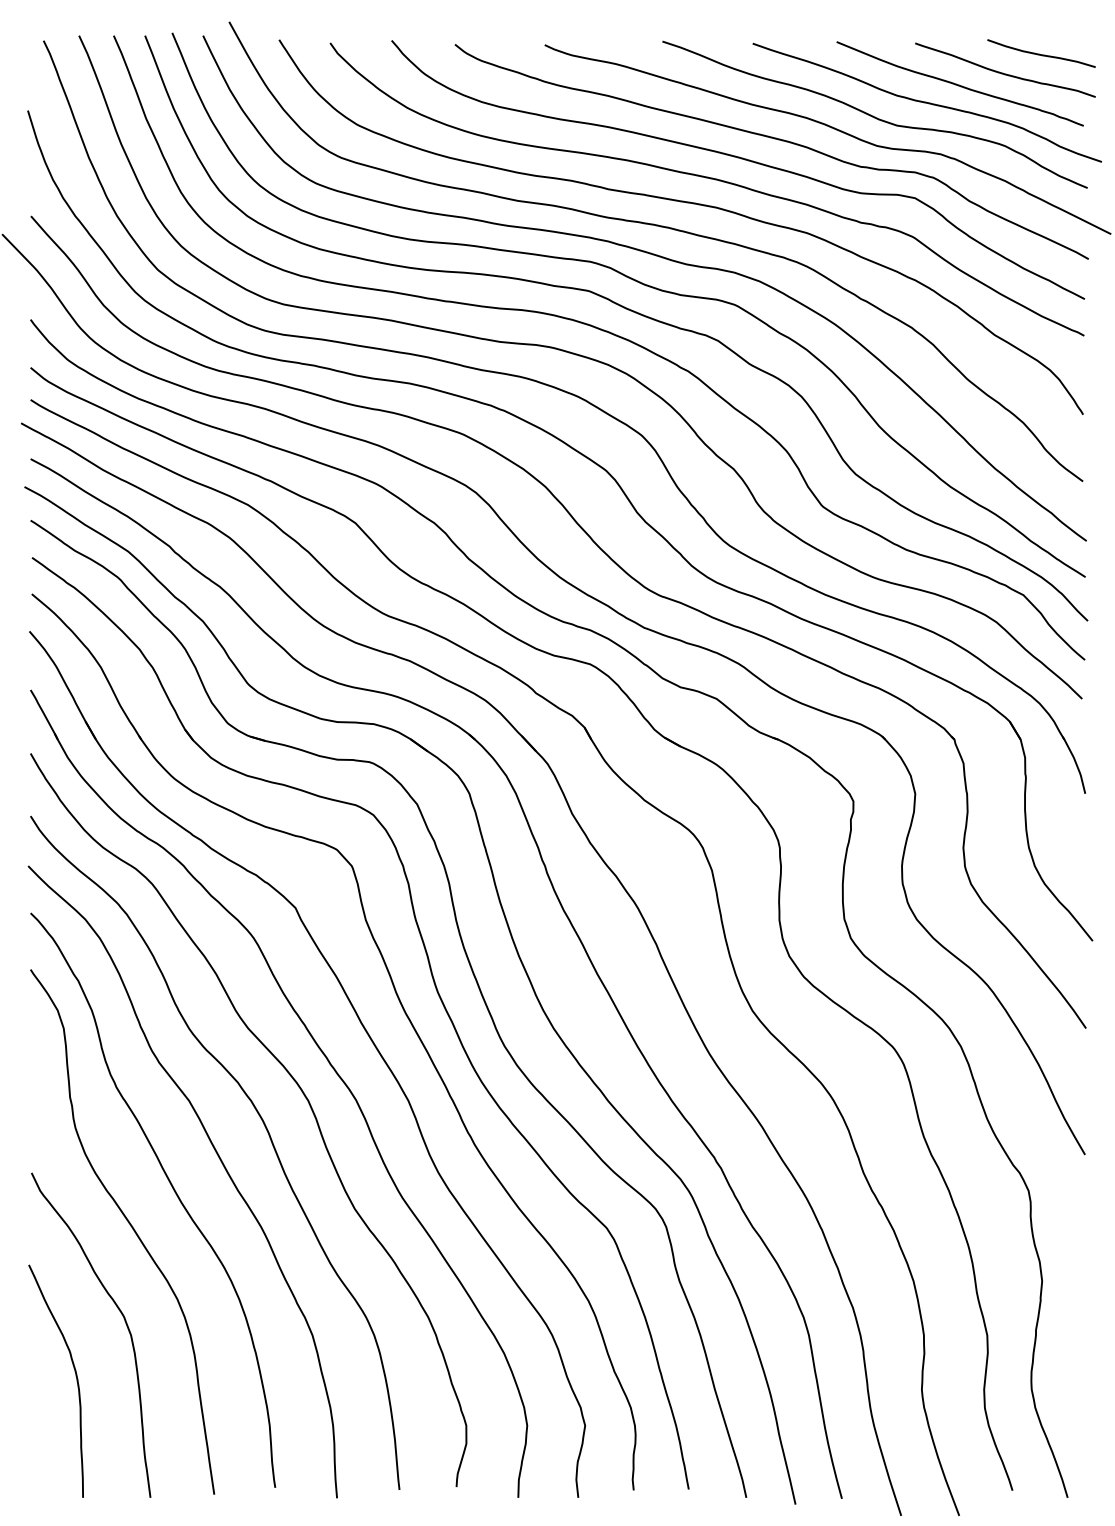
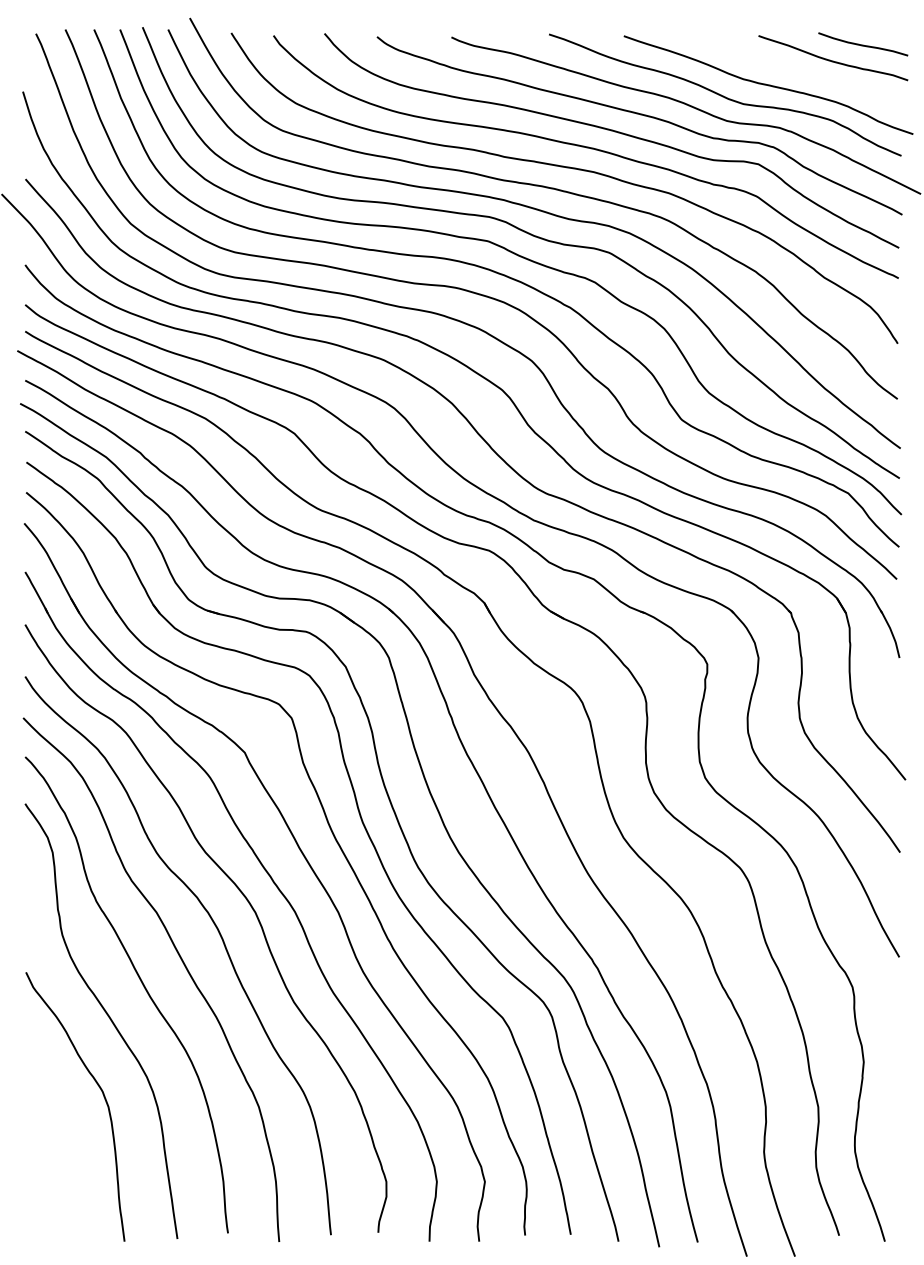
curve: (959, 84) -> (795, 70), removed
curve: (75, 1376) -> (62, 1141), removed

